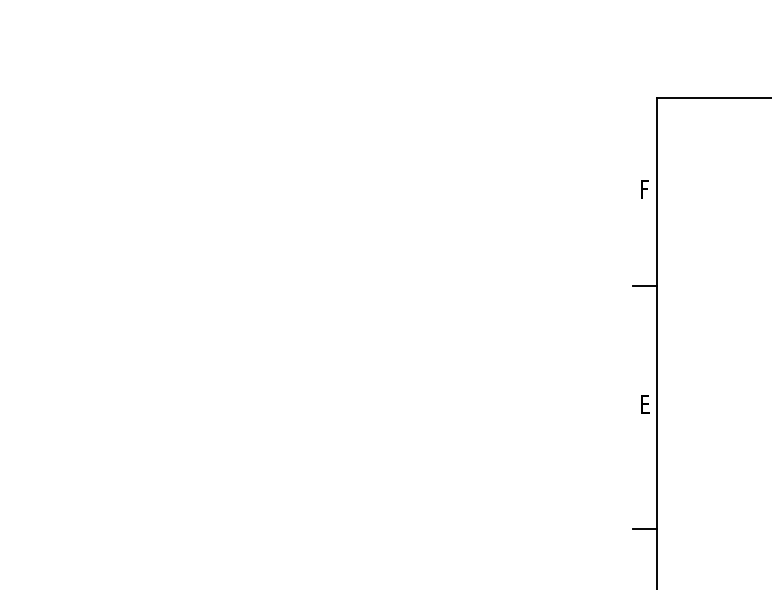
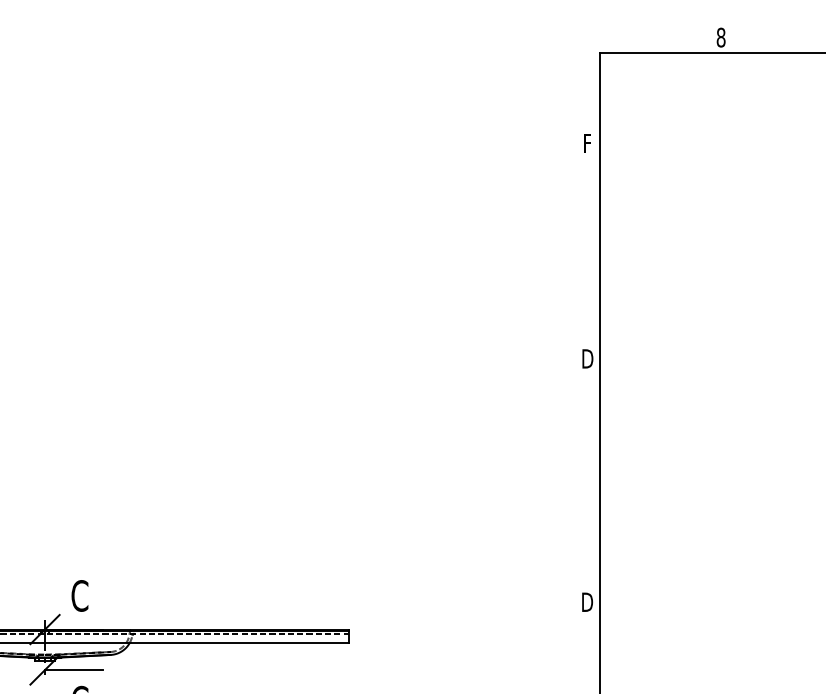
line: (645, 286) -> (587, 240), removed
text: (645, 404) -> (587, 358), E -> D
line: (645, 529) -> (587, 483), removed

